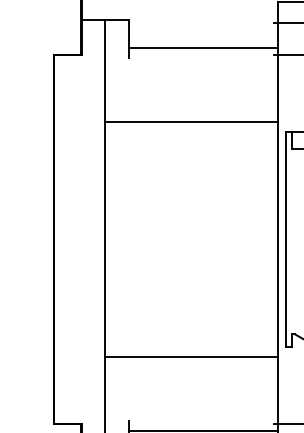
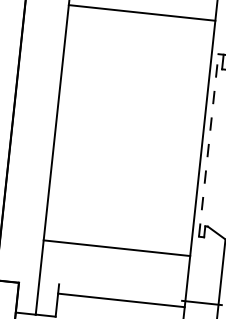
line: (191, 121) -> (142, 12), moved
line: (286, 239) -> (209, 145), solid -> dashed
line: (191, 357) -> (116, 248), moved

